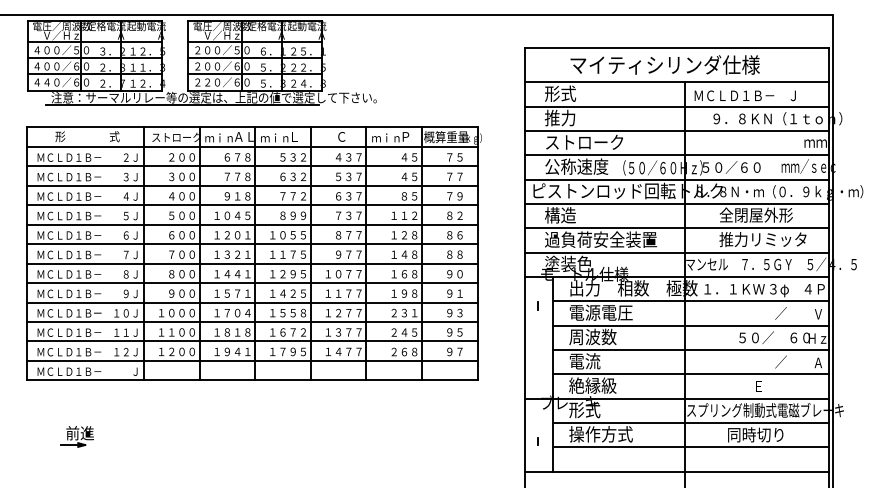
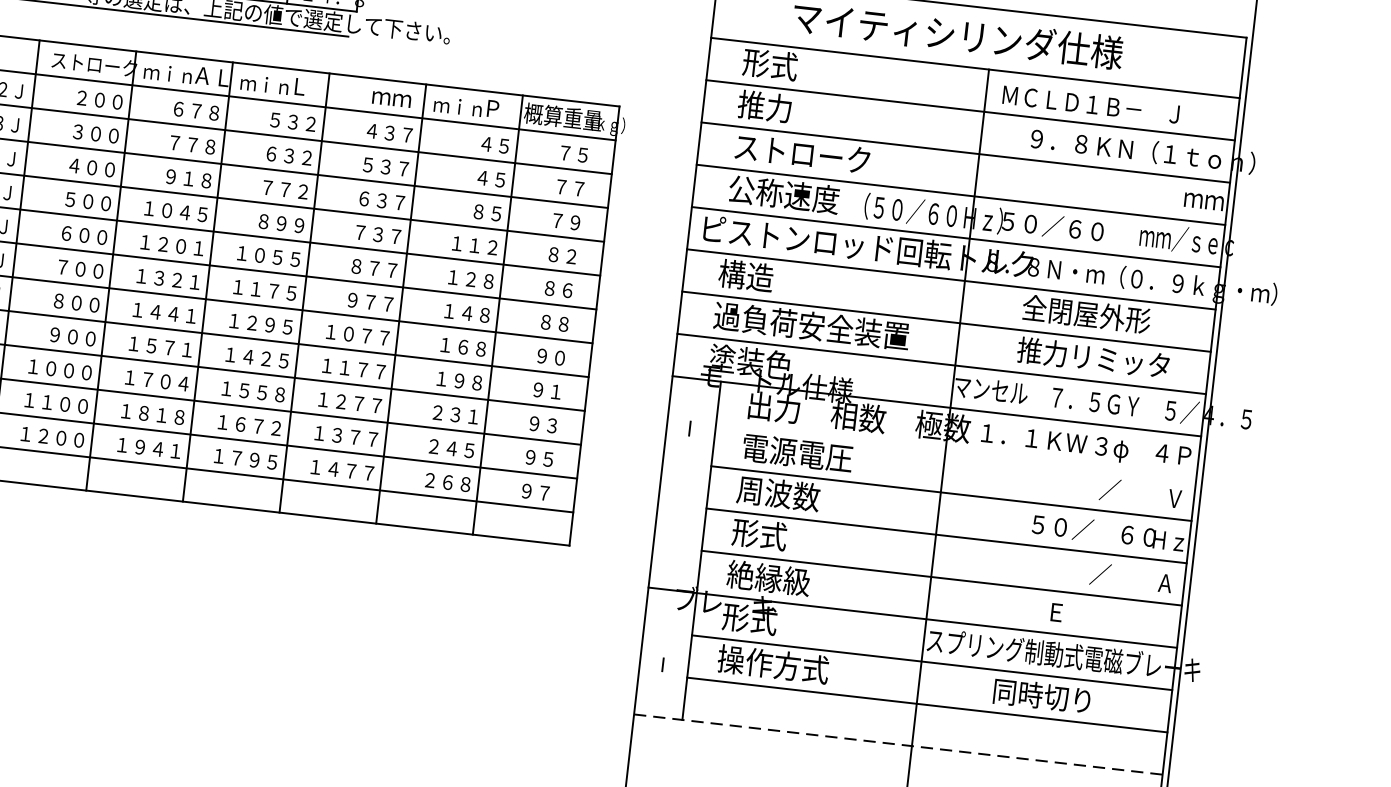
text: (347, 136) -> (391, 96), Ｃ -> ｍｍ
line: (690, 301) -> (955, 451), removed
text: (584, 361) -> (759, 534), 電流 -> 形式
line: (677, 471) -> (898, 744), solid -> dashed

